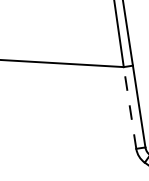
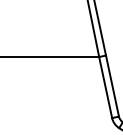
line: (129, 107) -> (105, 87), dashed -> solid

